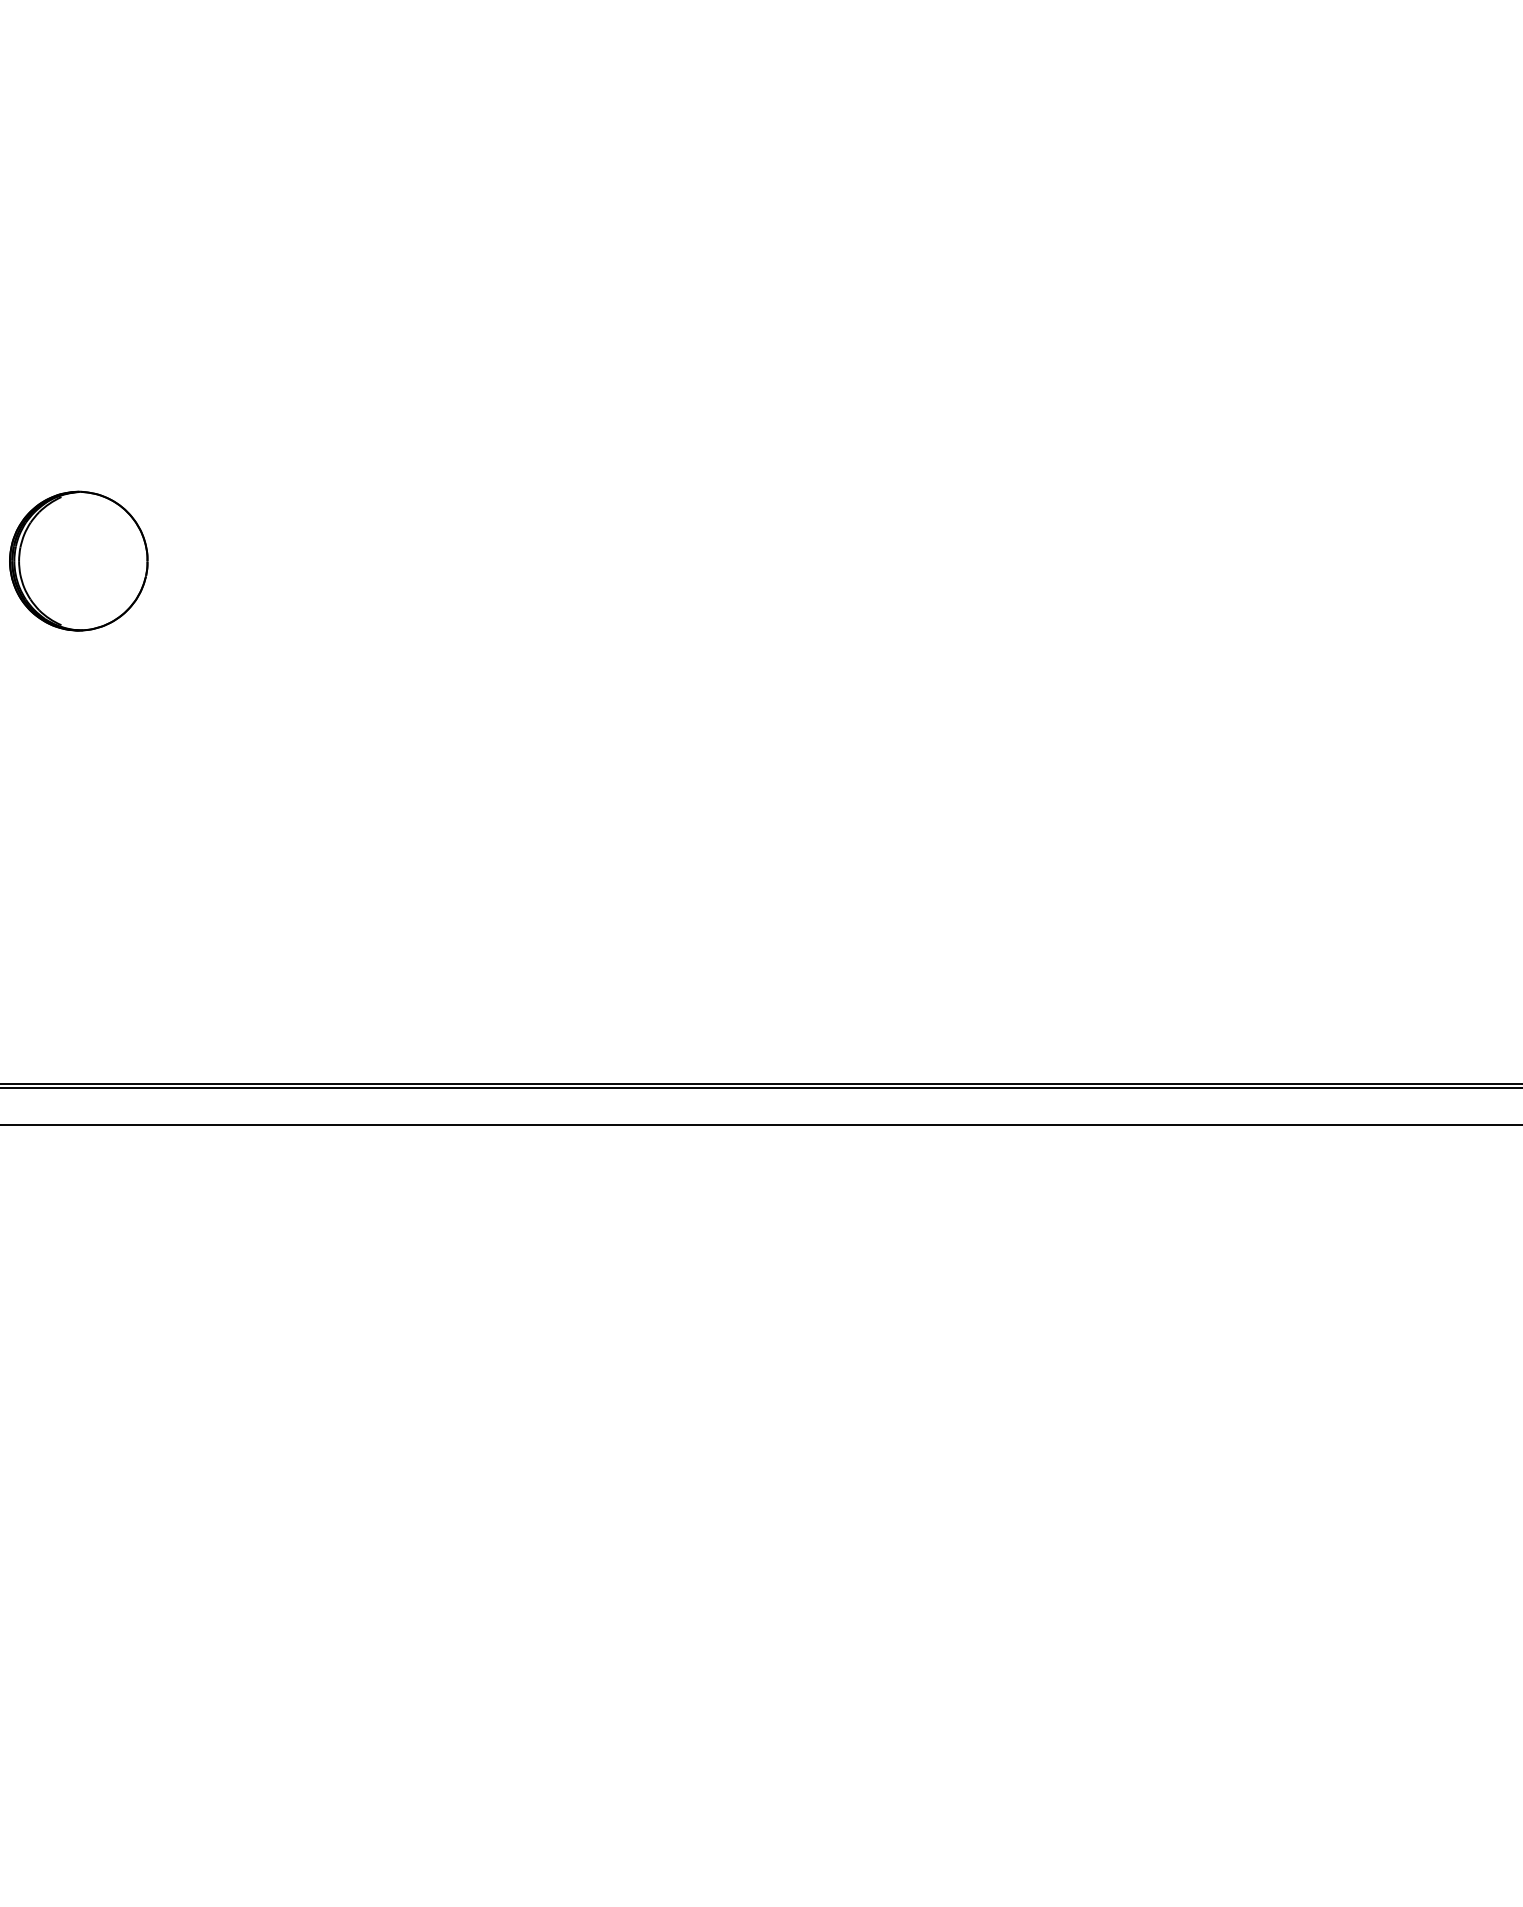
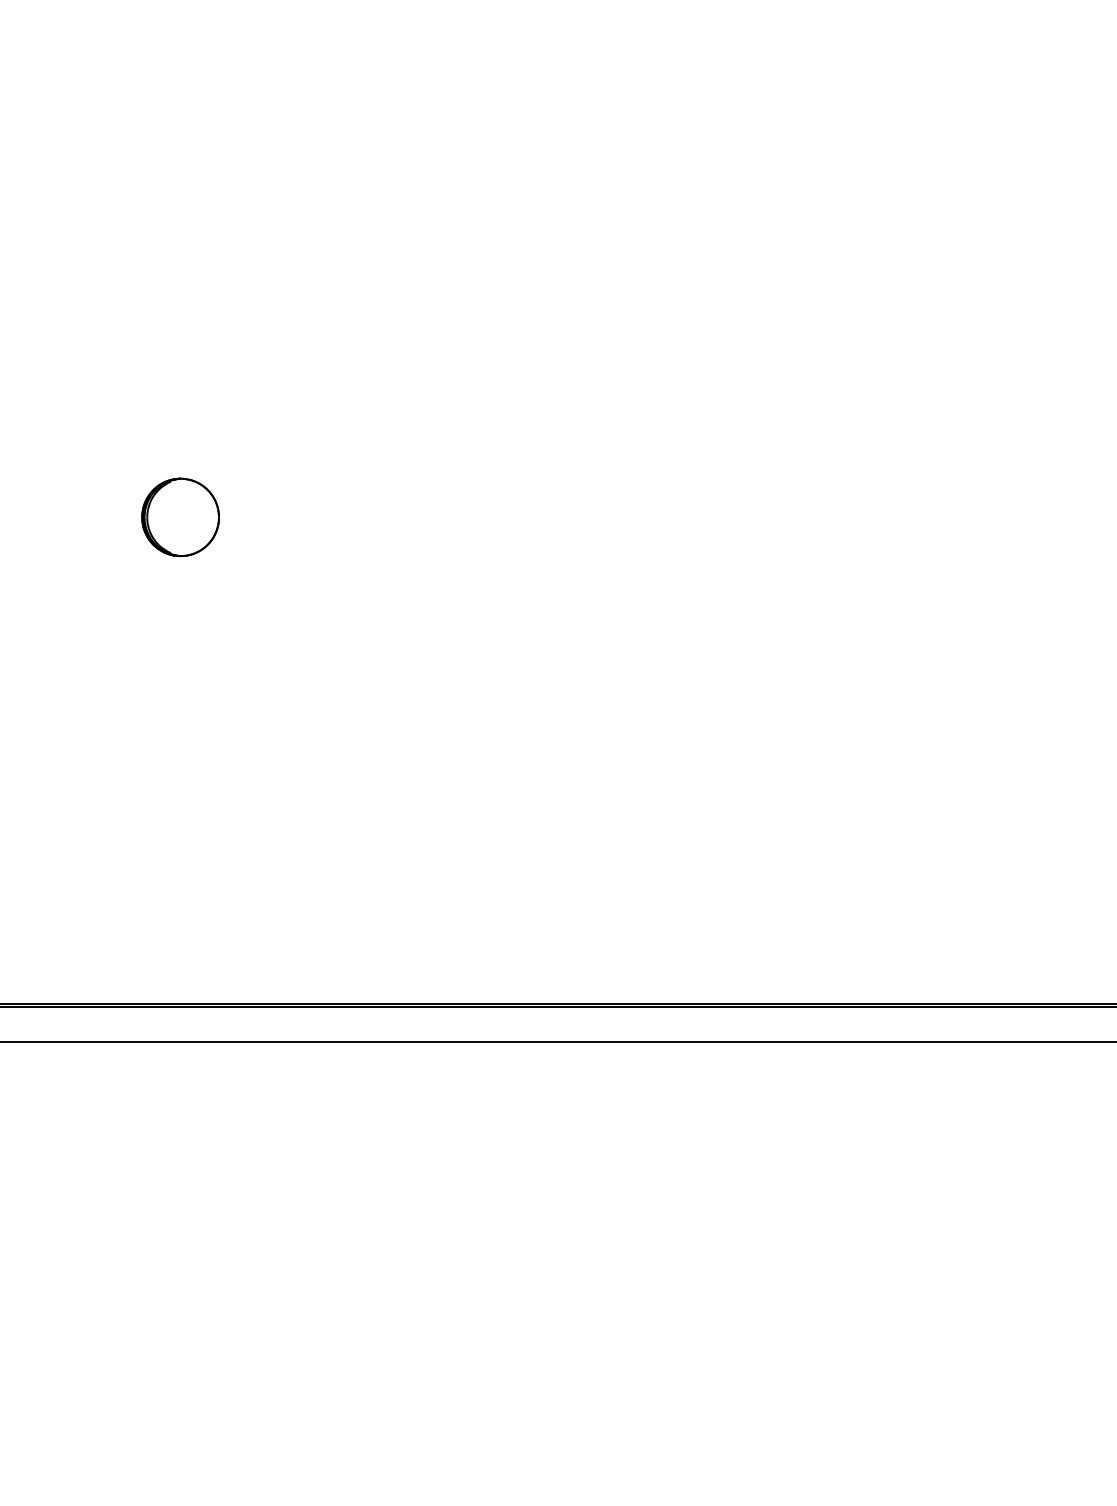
part: (78, 560) -> (180, 516), size x0.6

